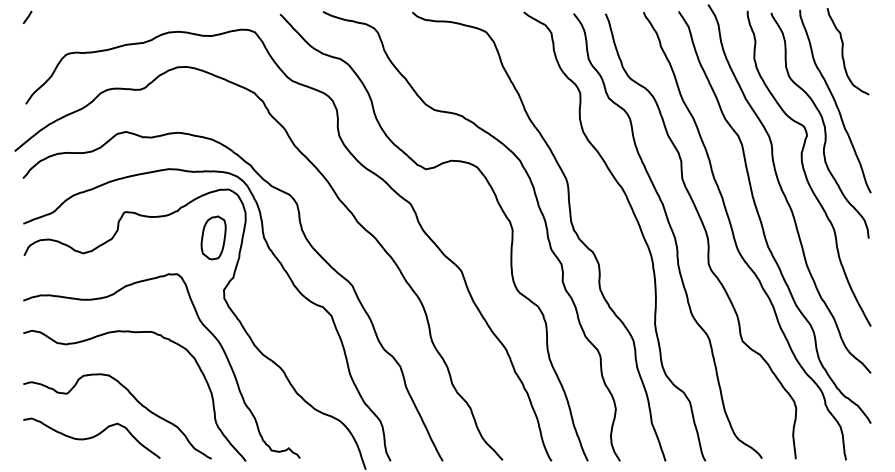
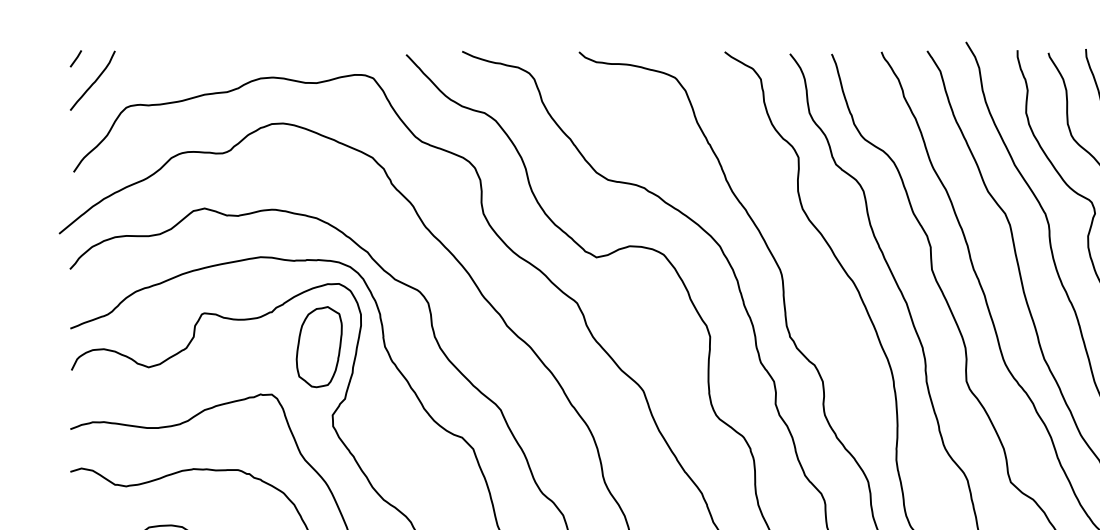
curve: (41, 34) -> (94, 81), added
part: (213, 237) -> (318, 346), size x1.43

